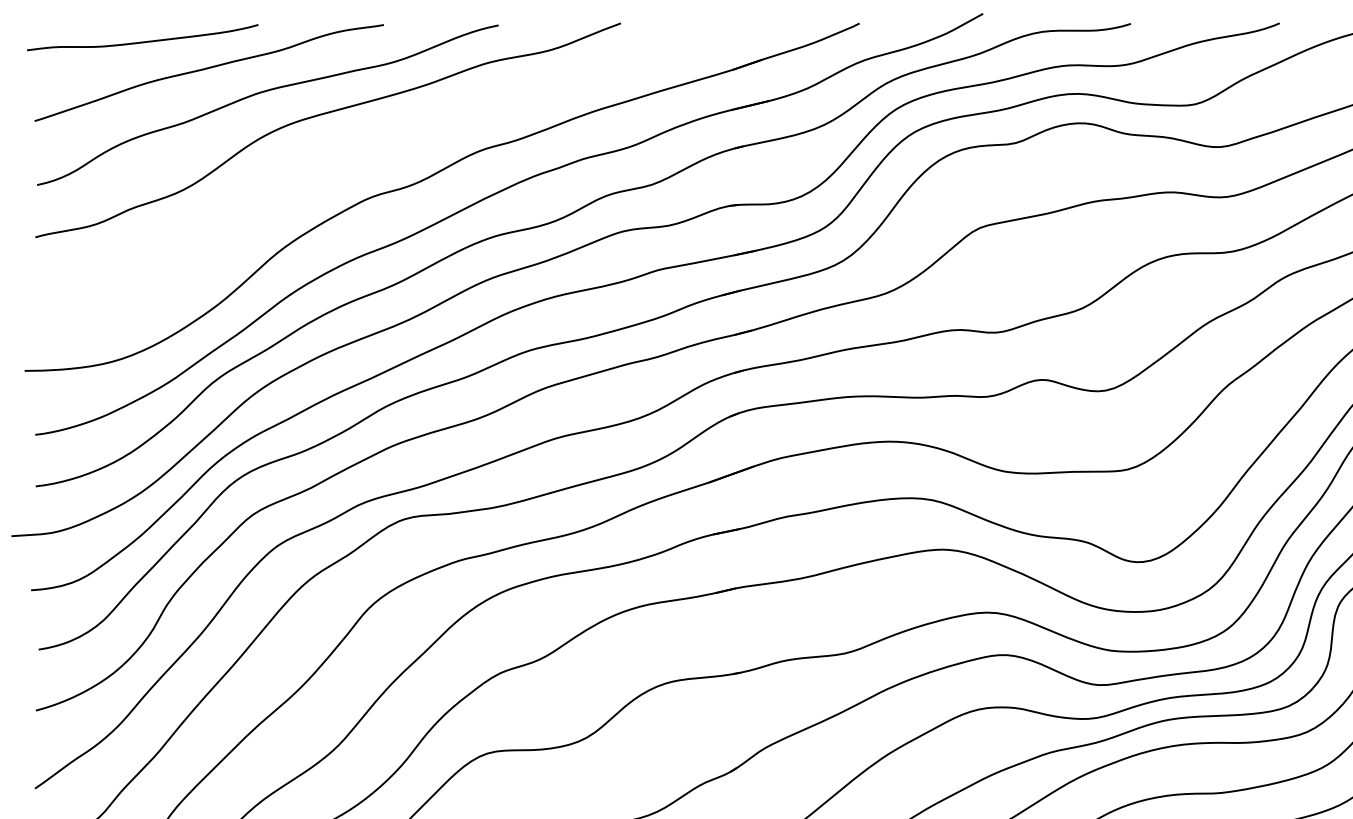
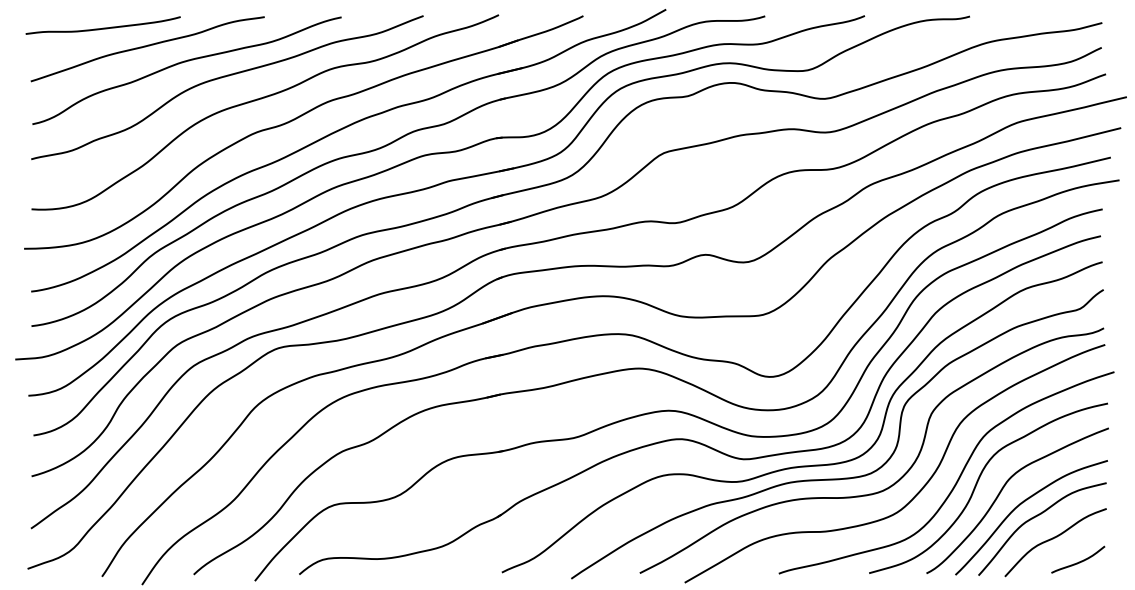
curve: (379, 148) -> (261, 99), added

